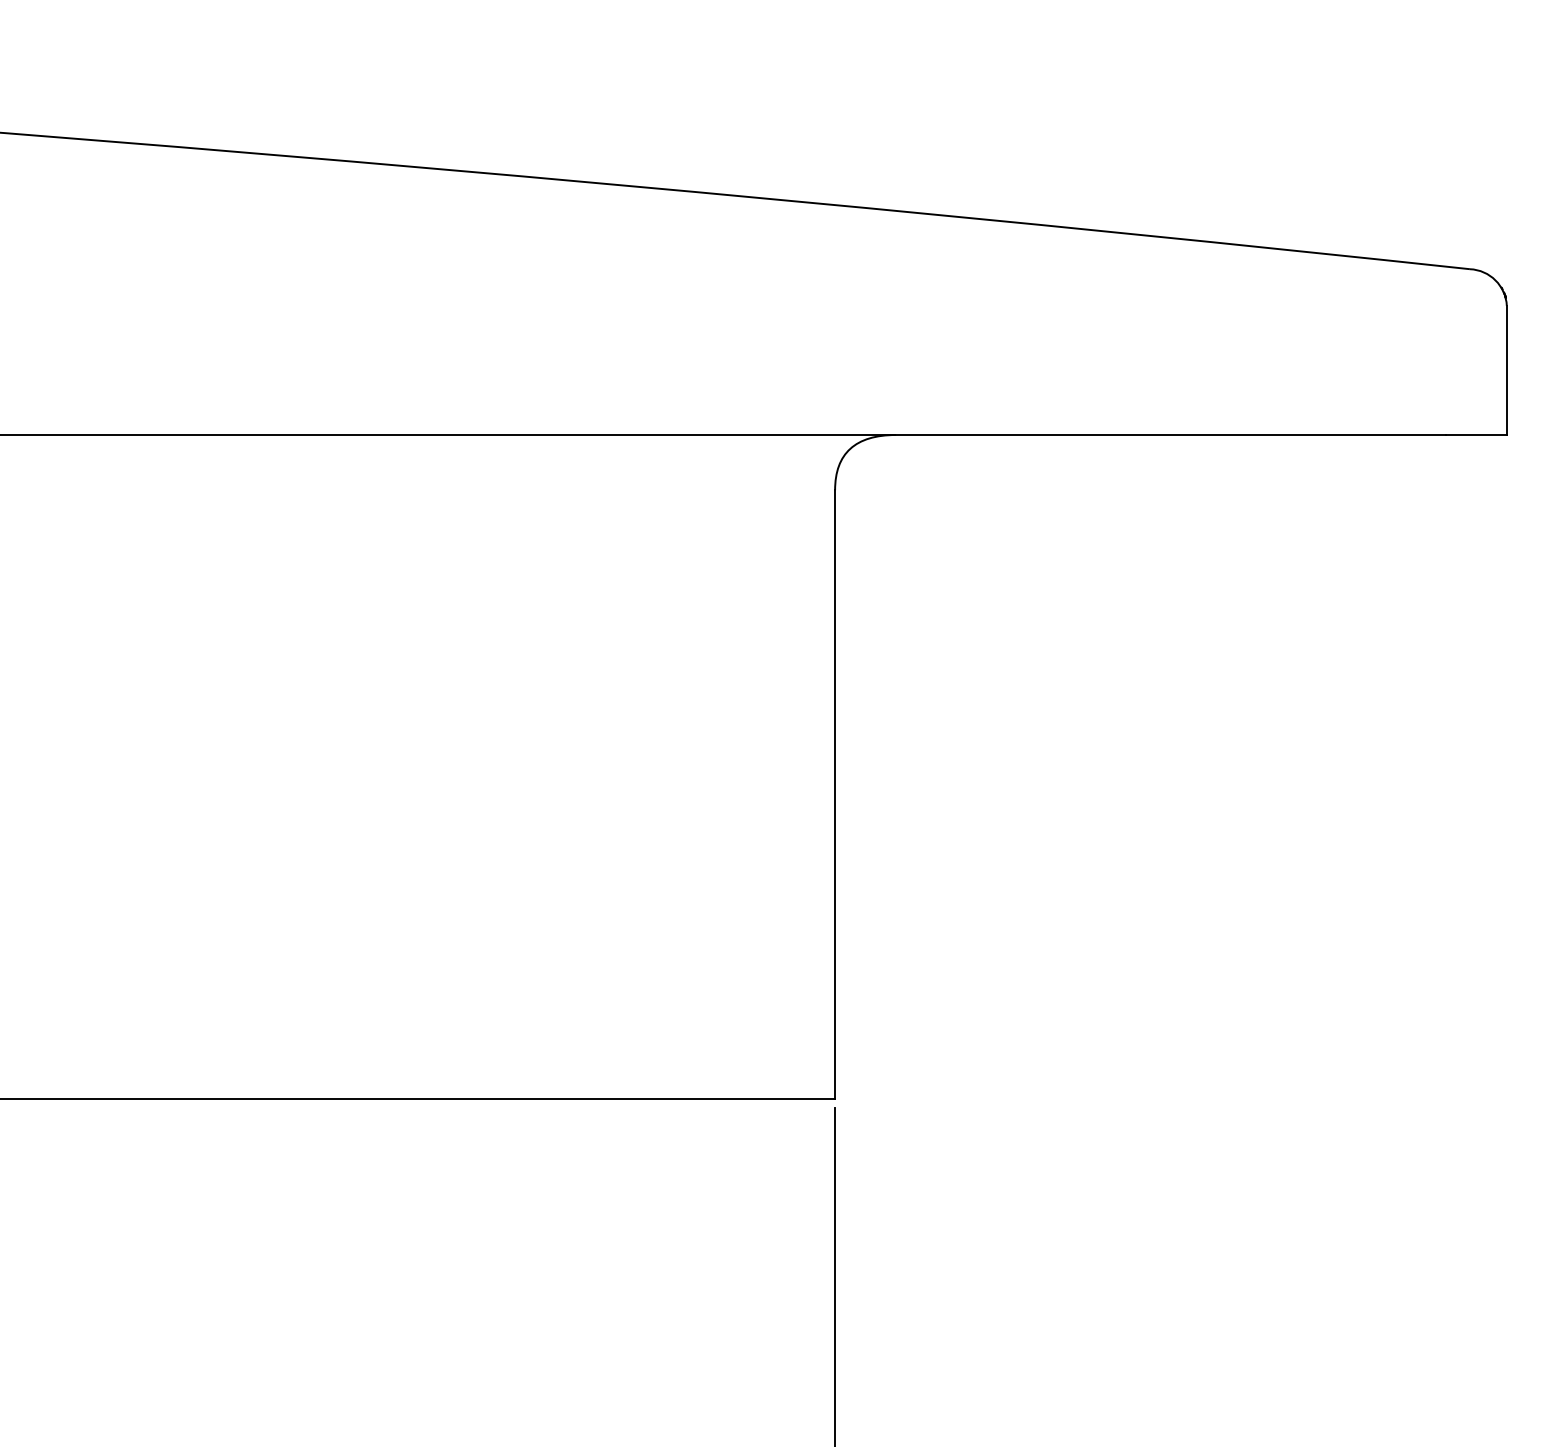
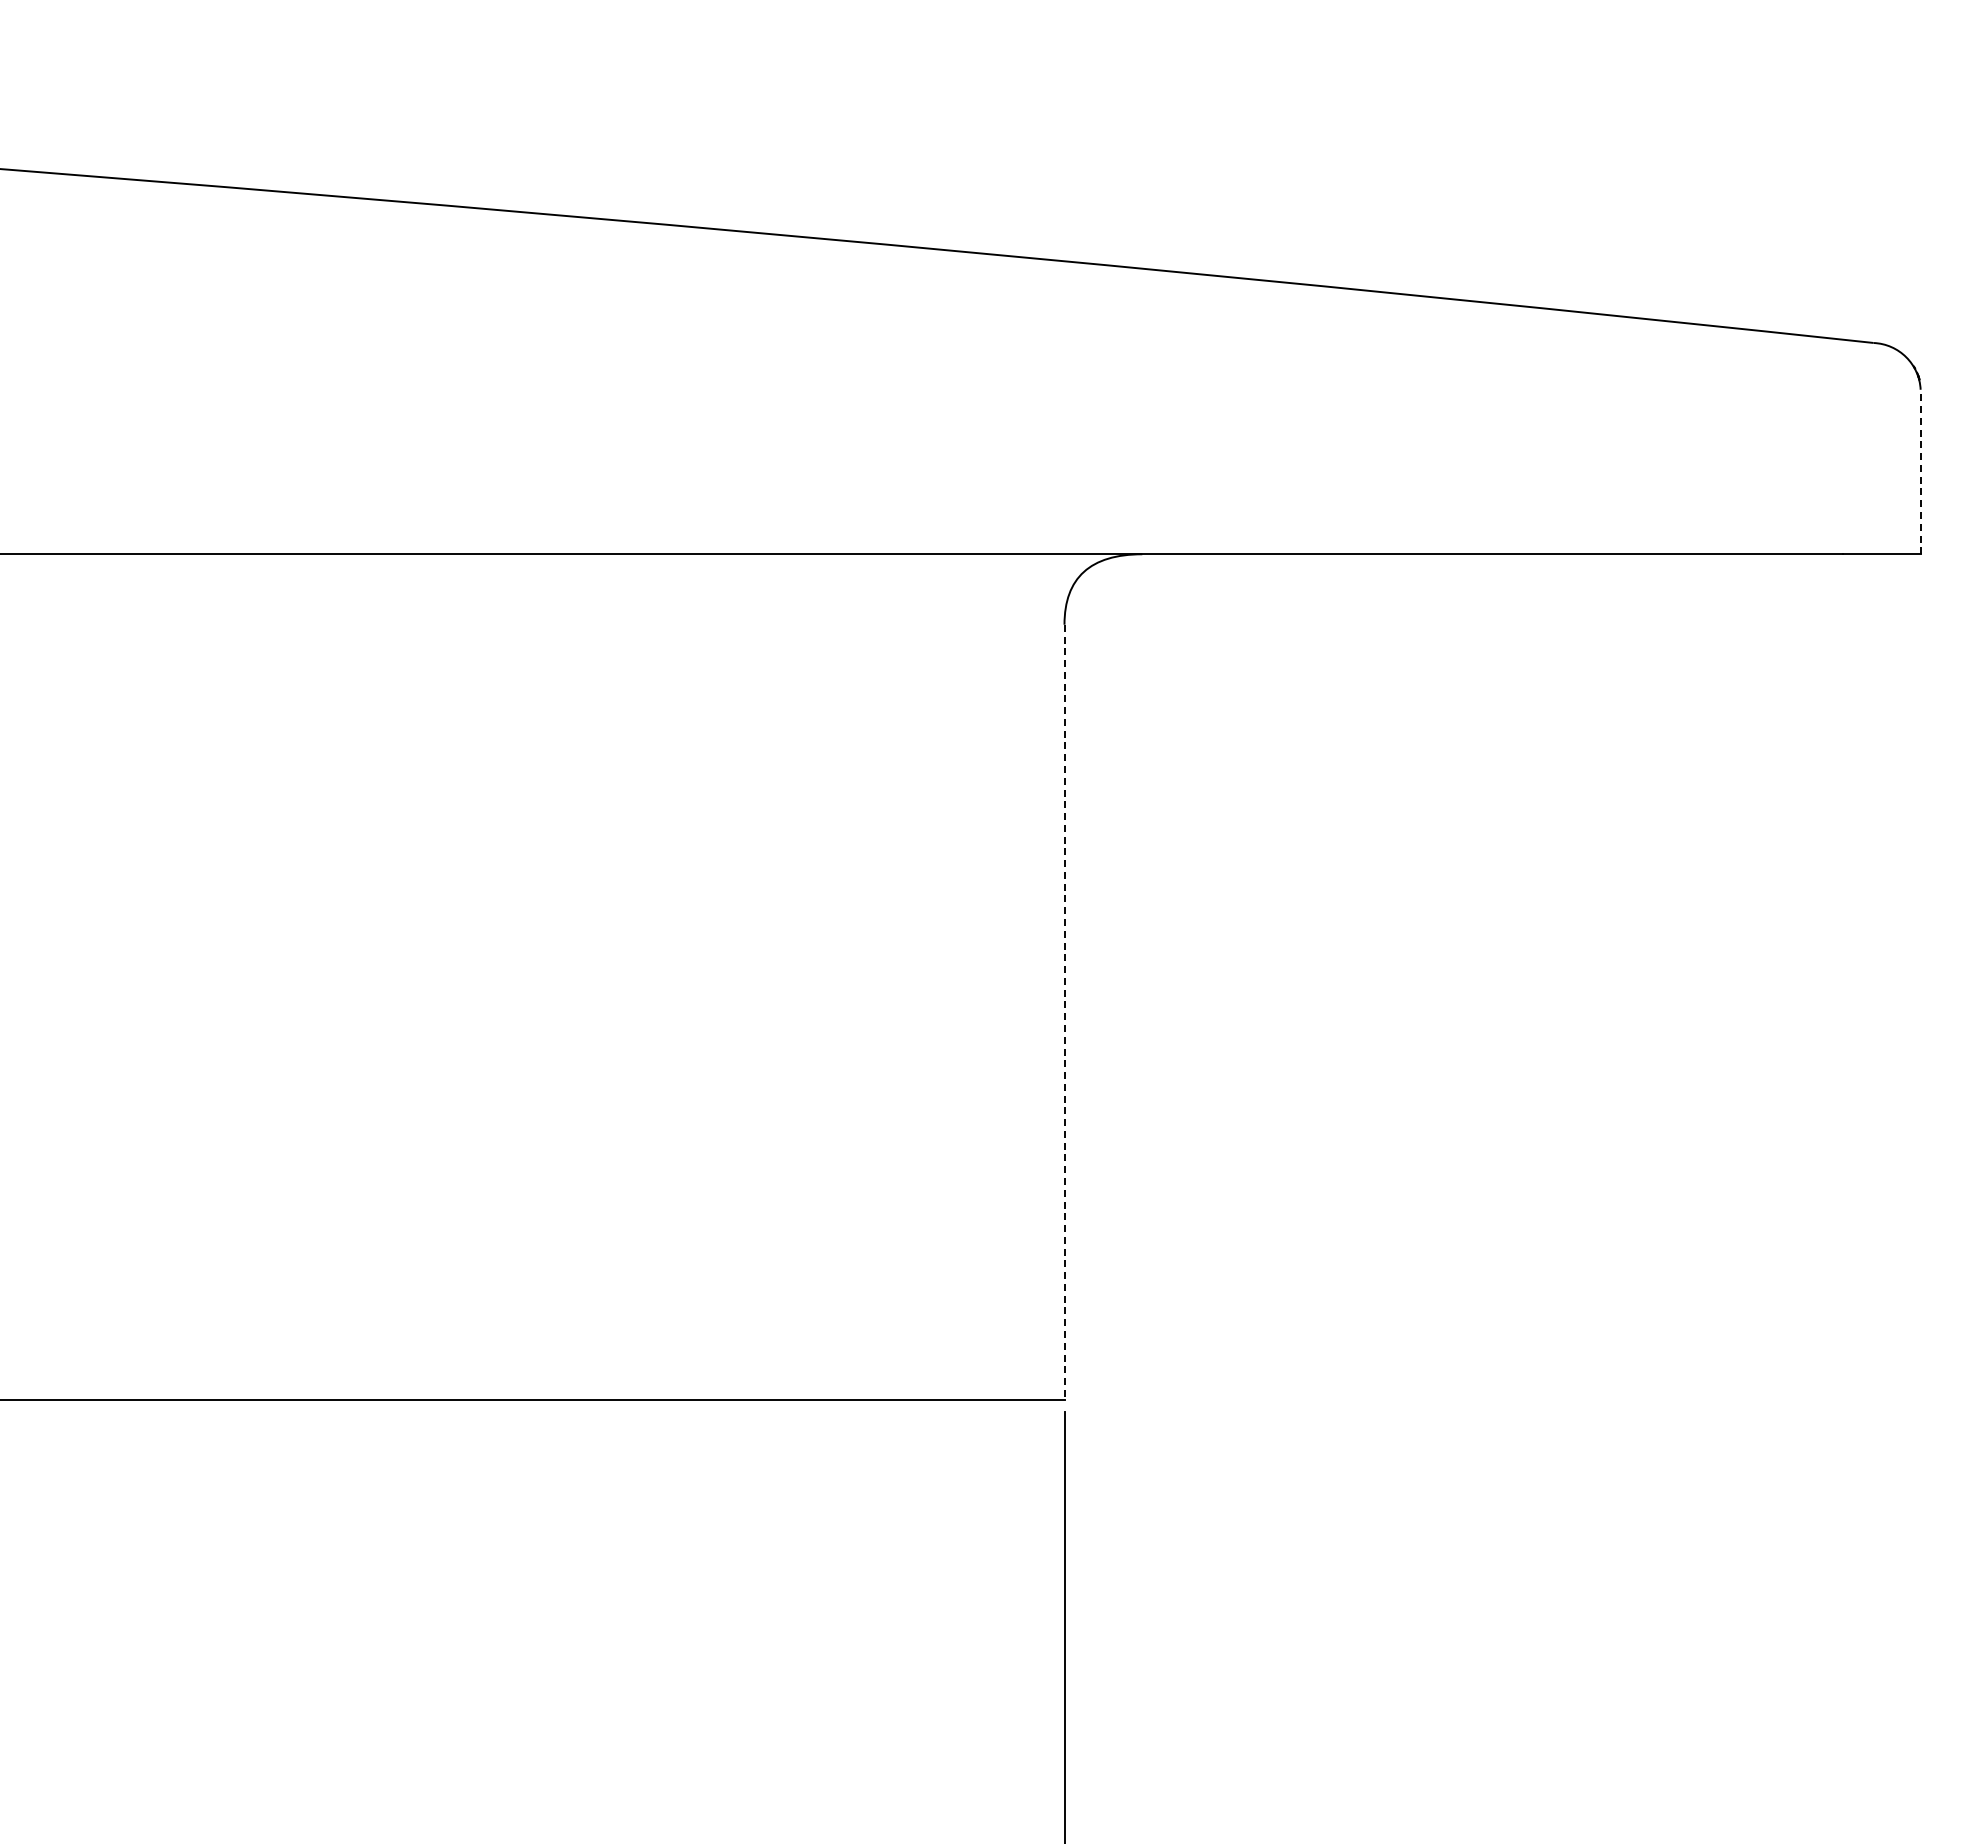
line: (1506, 370) -> (1920, 471), solid -> dashed
line: (835, 794) -> (1064, 1012), solid -> dashed

